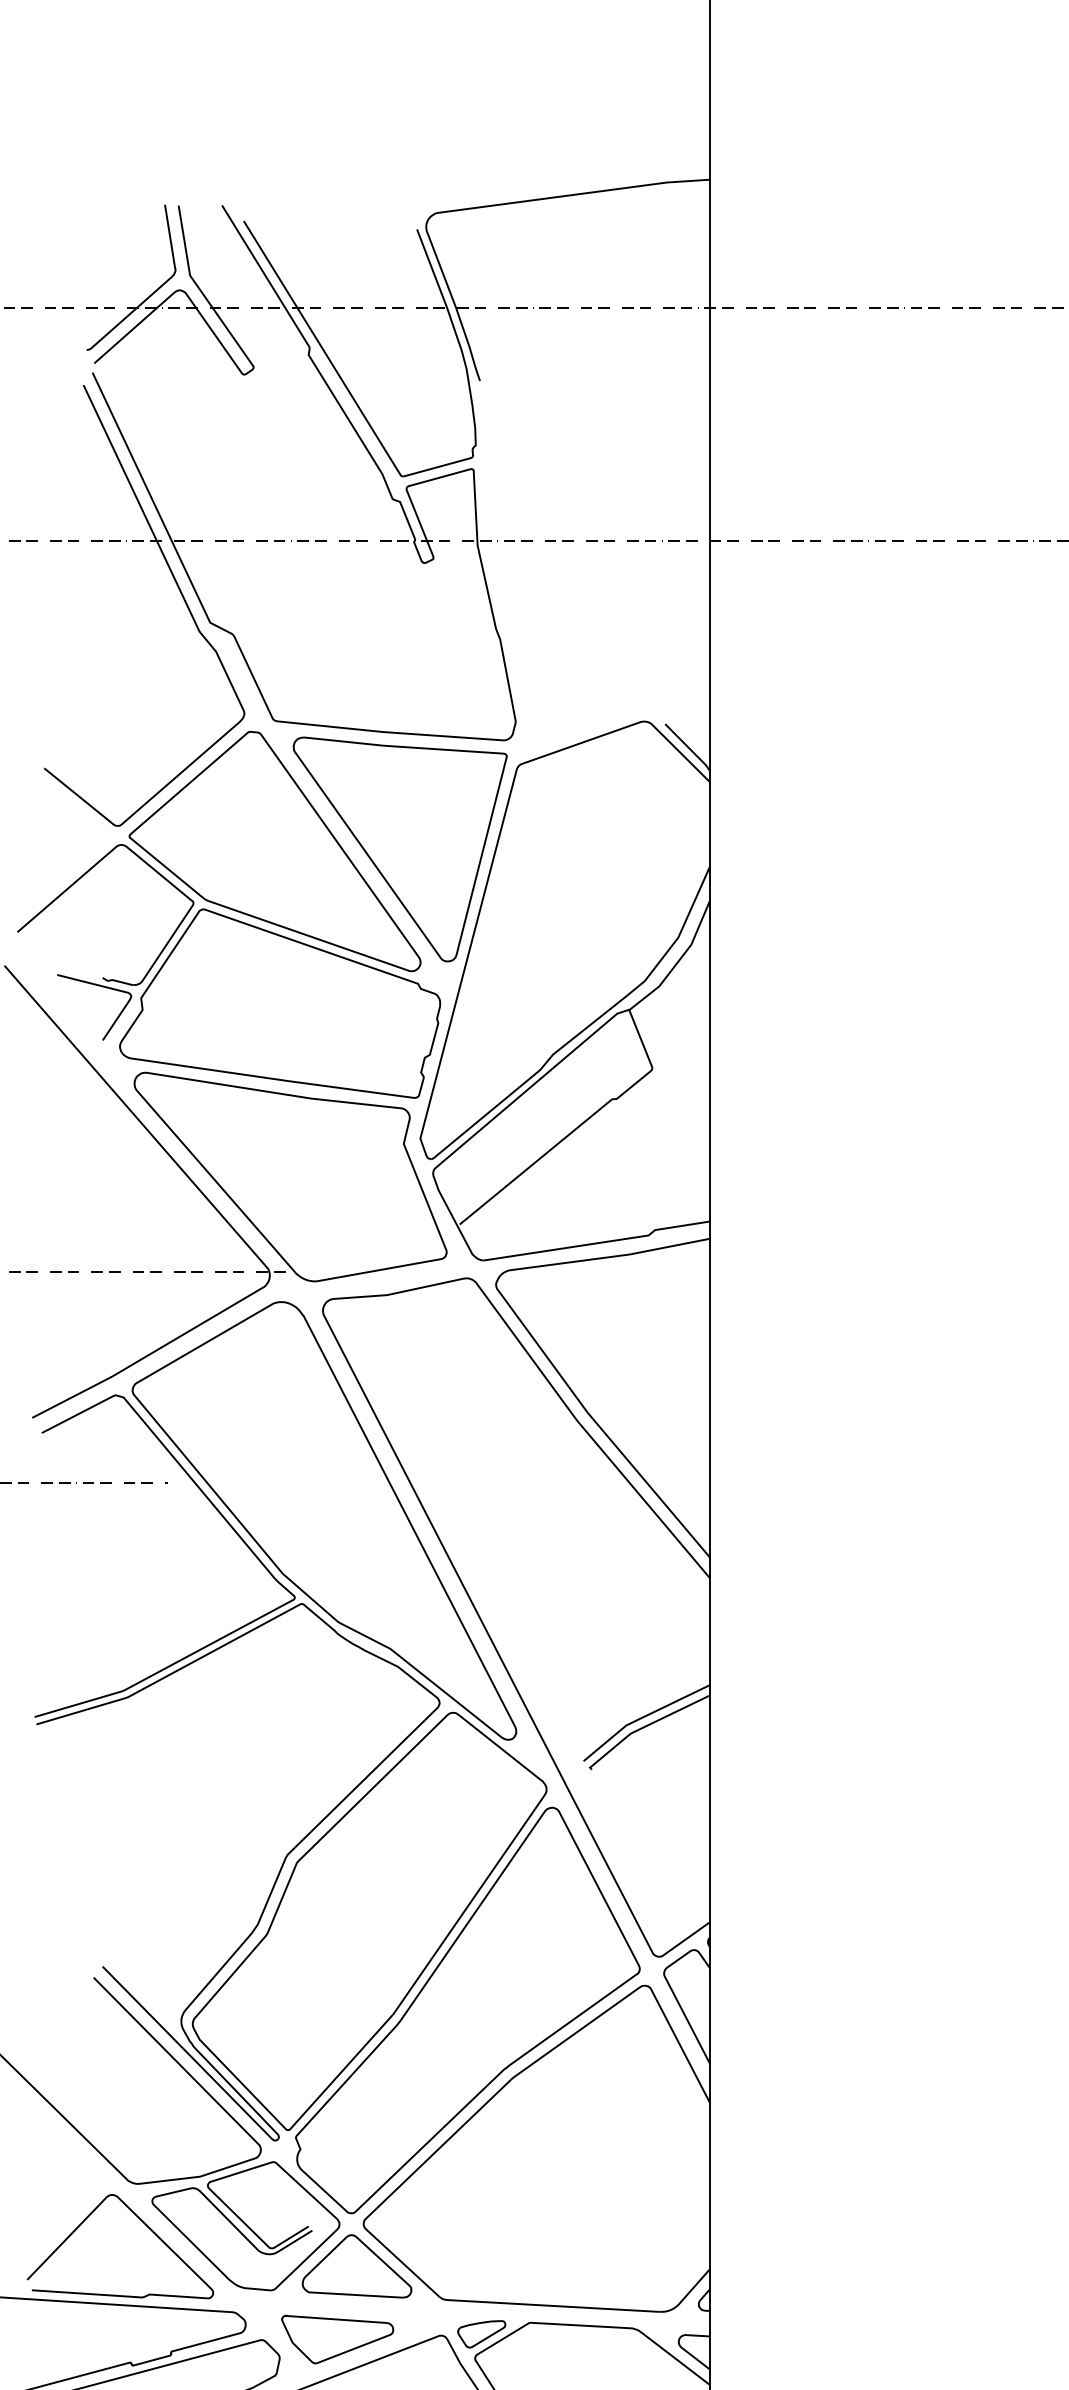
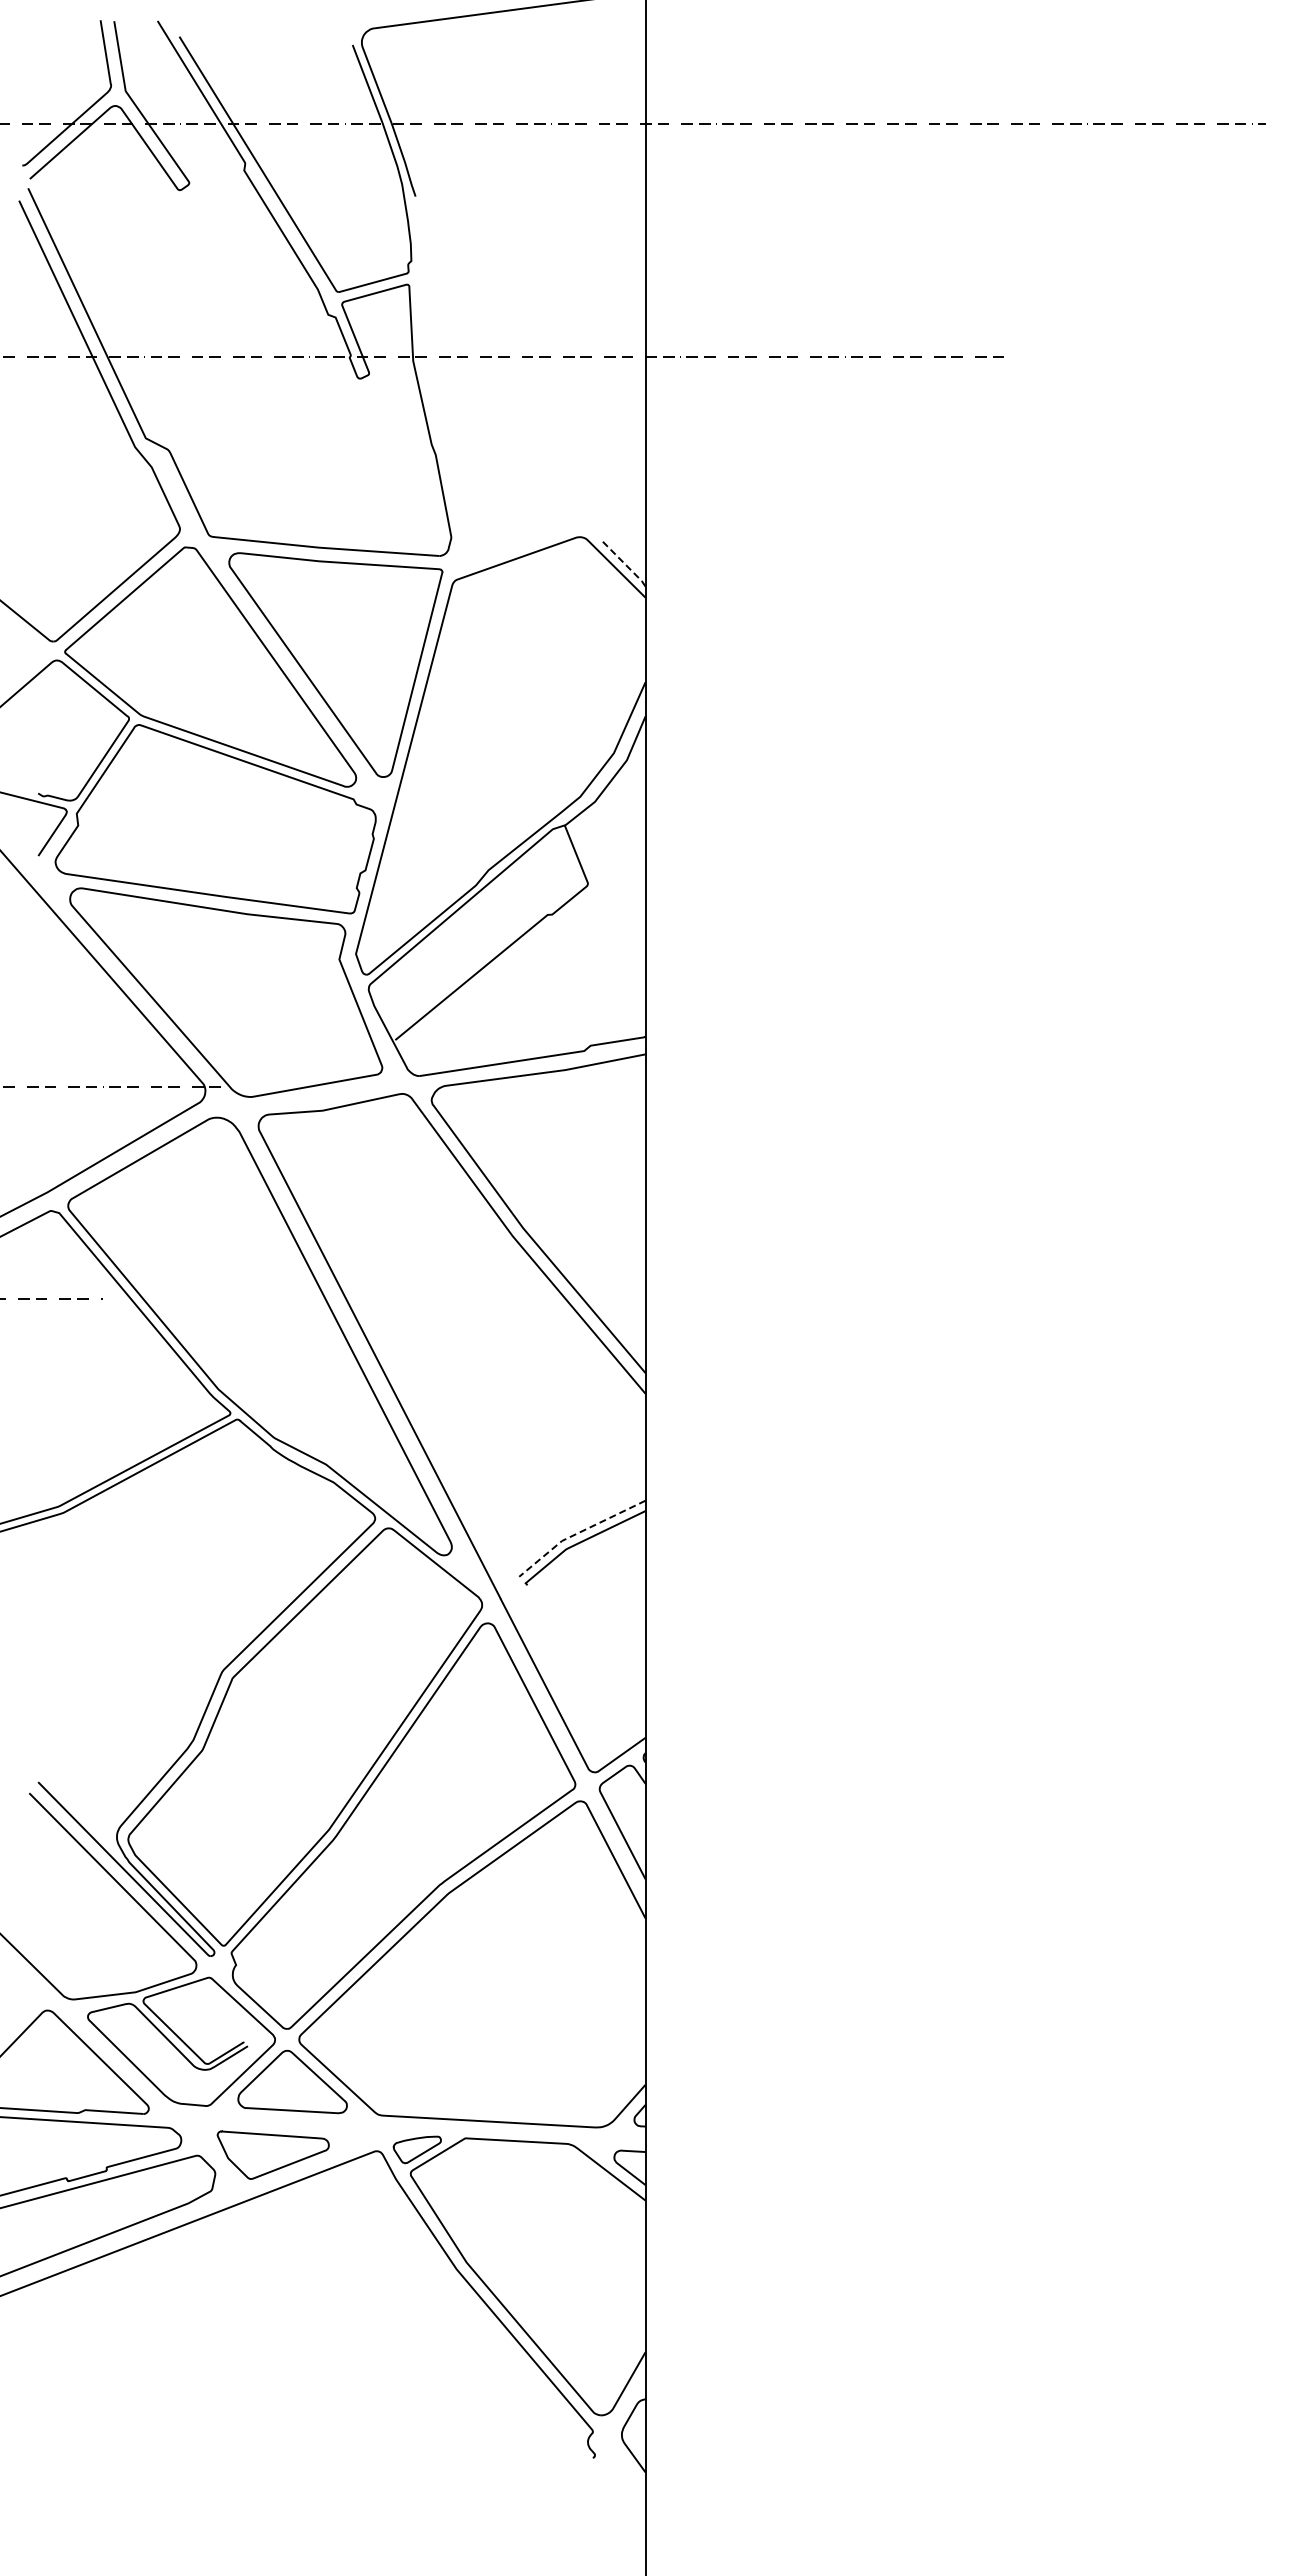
line: (687, 746) -> (623, 562), solid -> dashed
line: (642, 1717) -> (578, 1533), solid -> dashed

